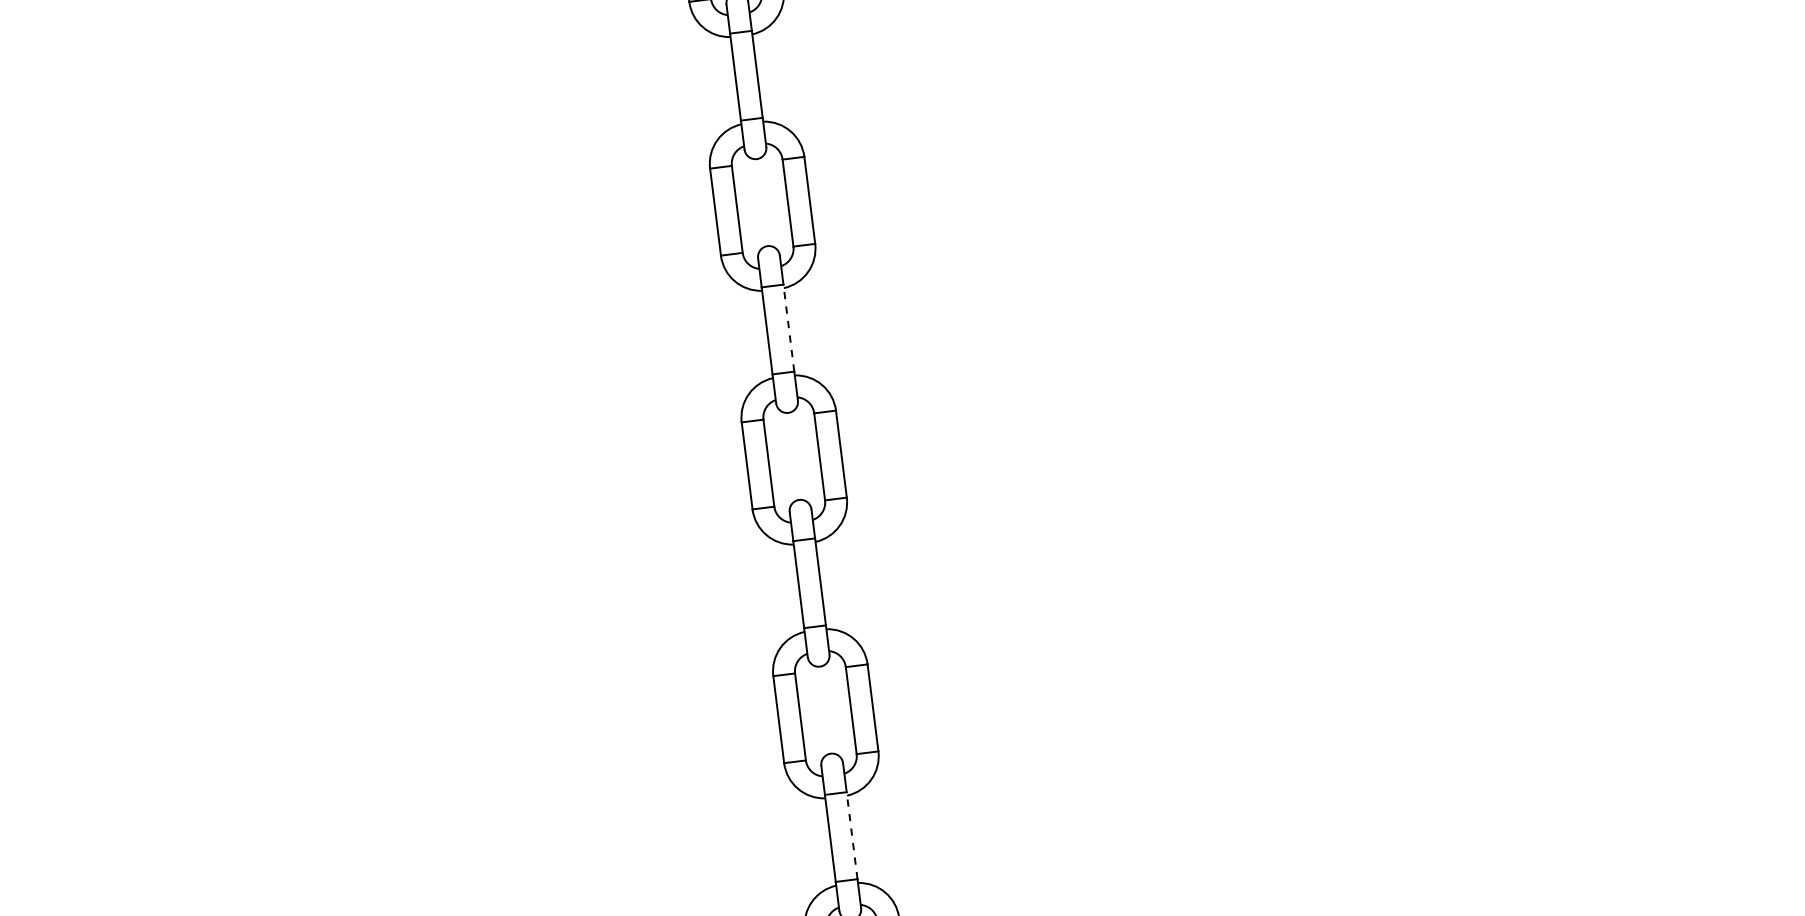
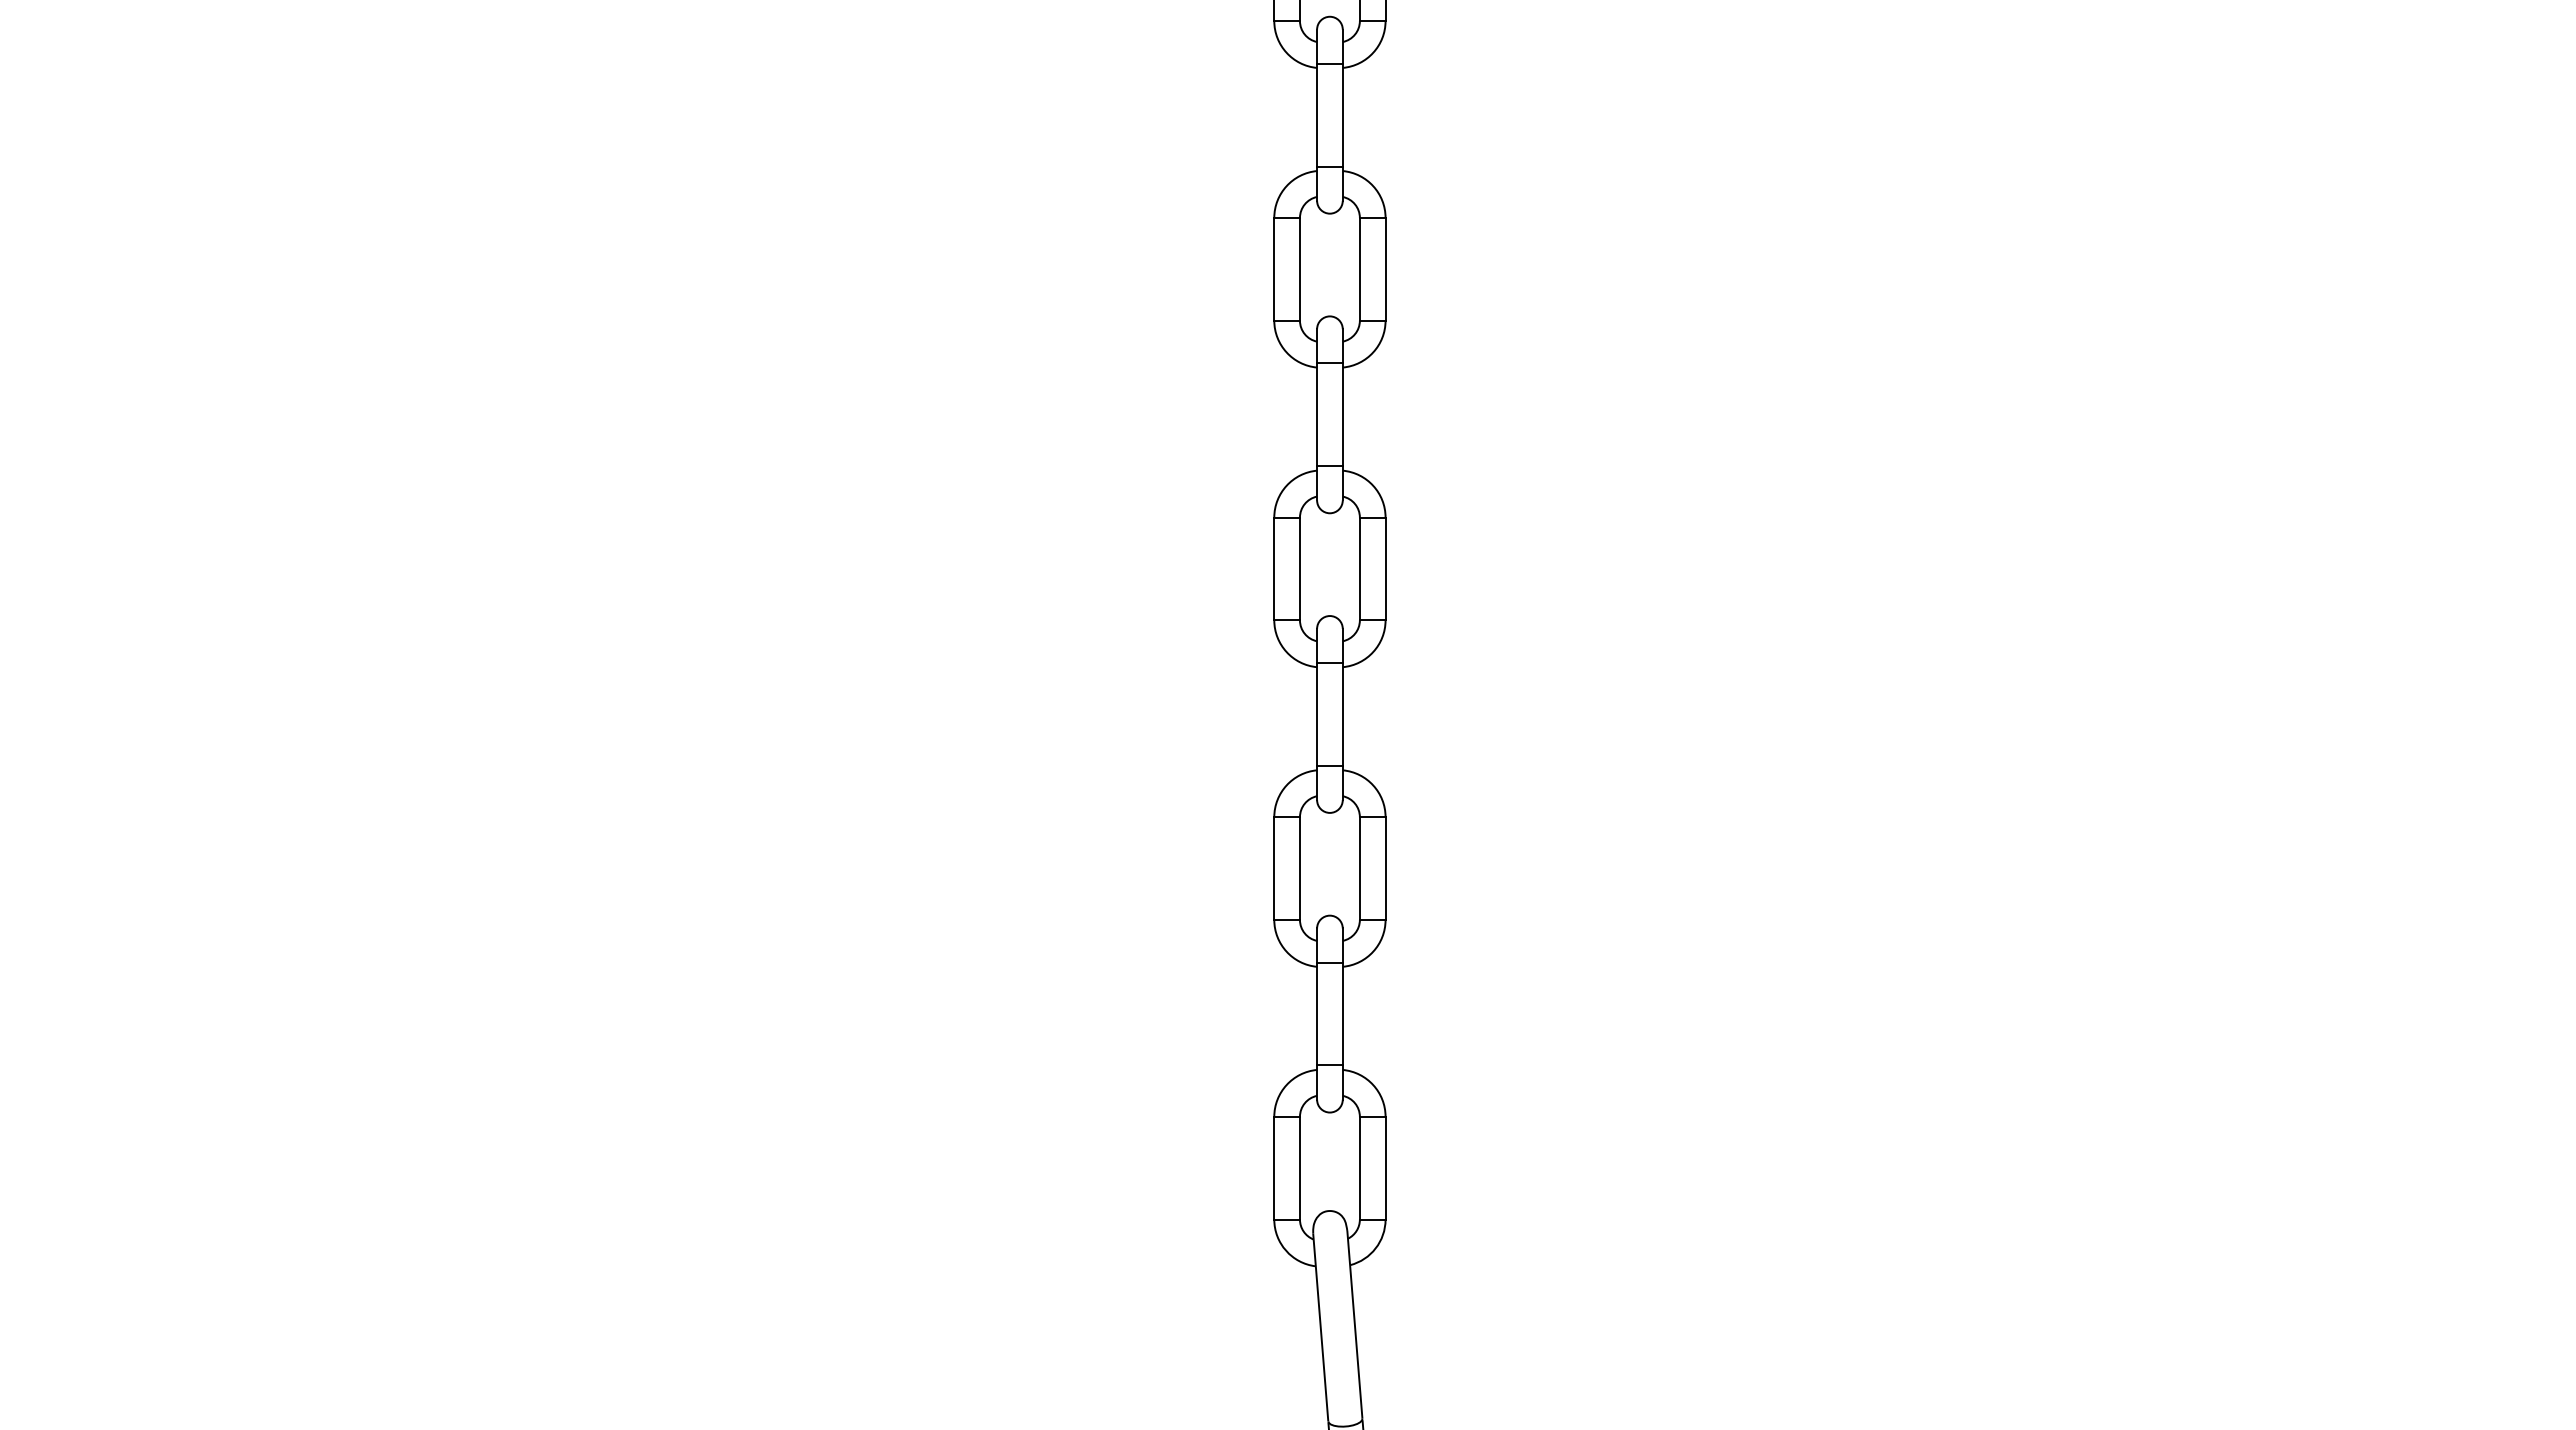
line: (788, 327) -> (1342, 414), dashed -> solid
line: (851, 835) -> (1342, 1013), dashed -> solid

